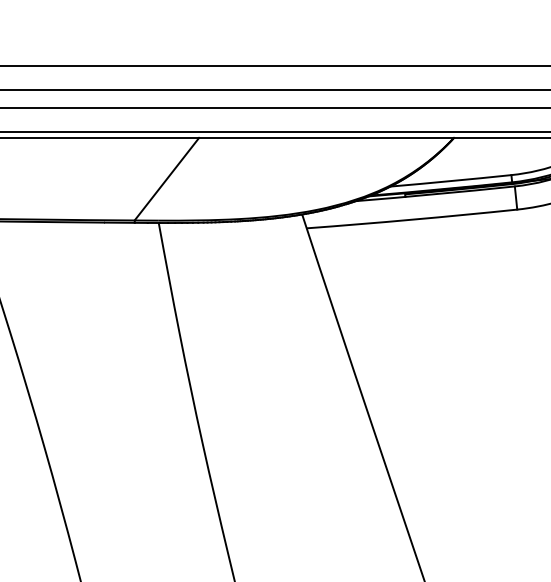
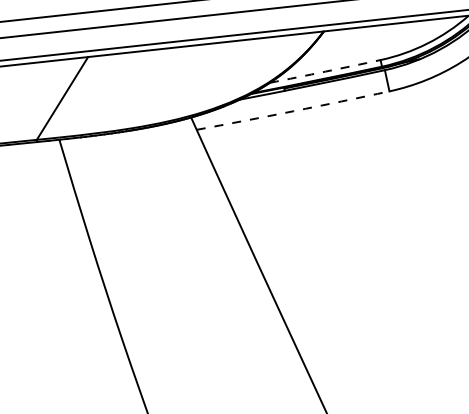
arc: (450, 181) -> (324, 72), solid -> dashed
arc: (412, 219) -> (293, 111), solid -> dashed

